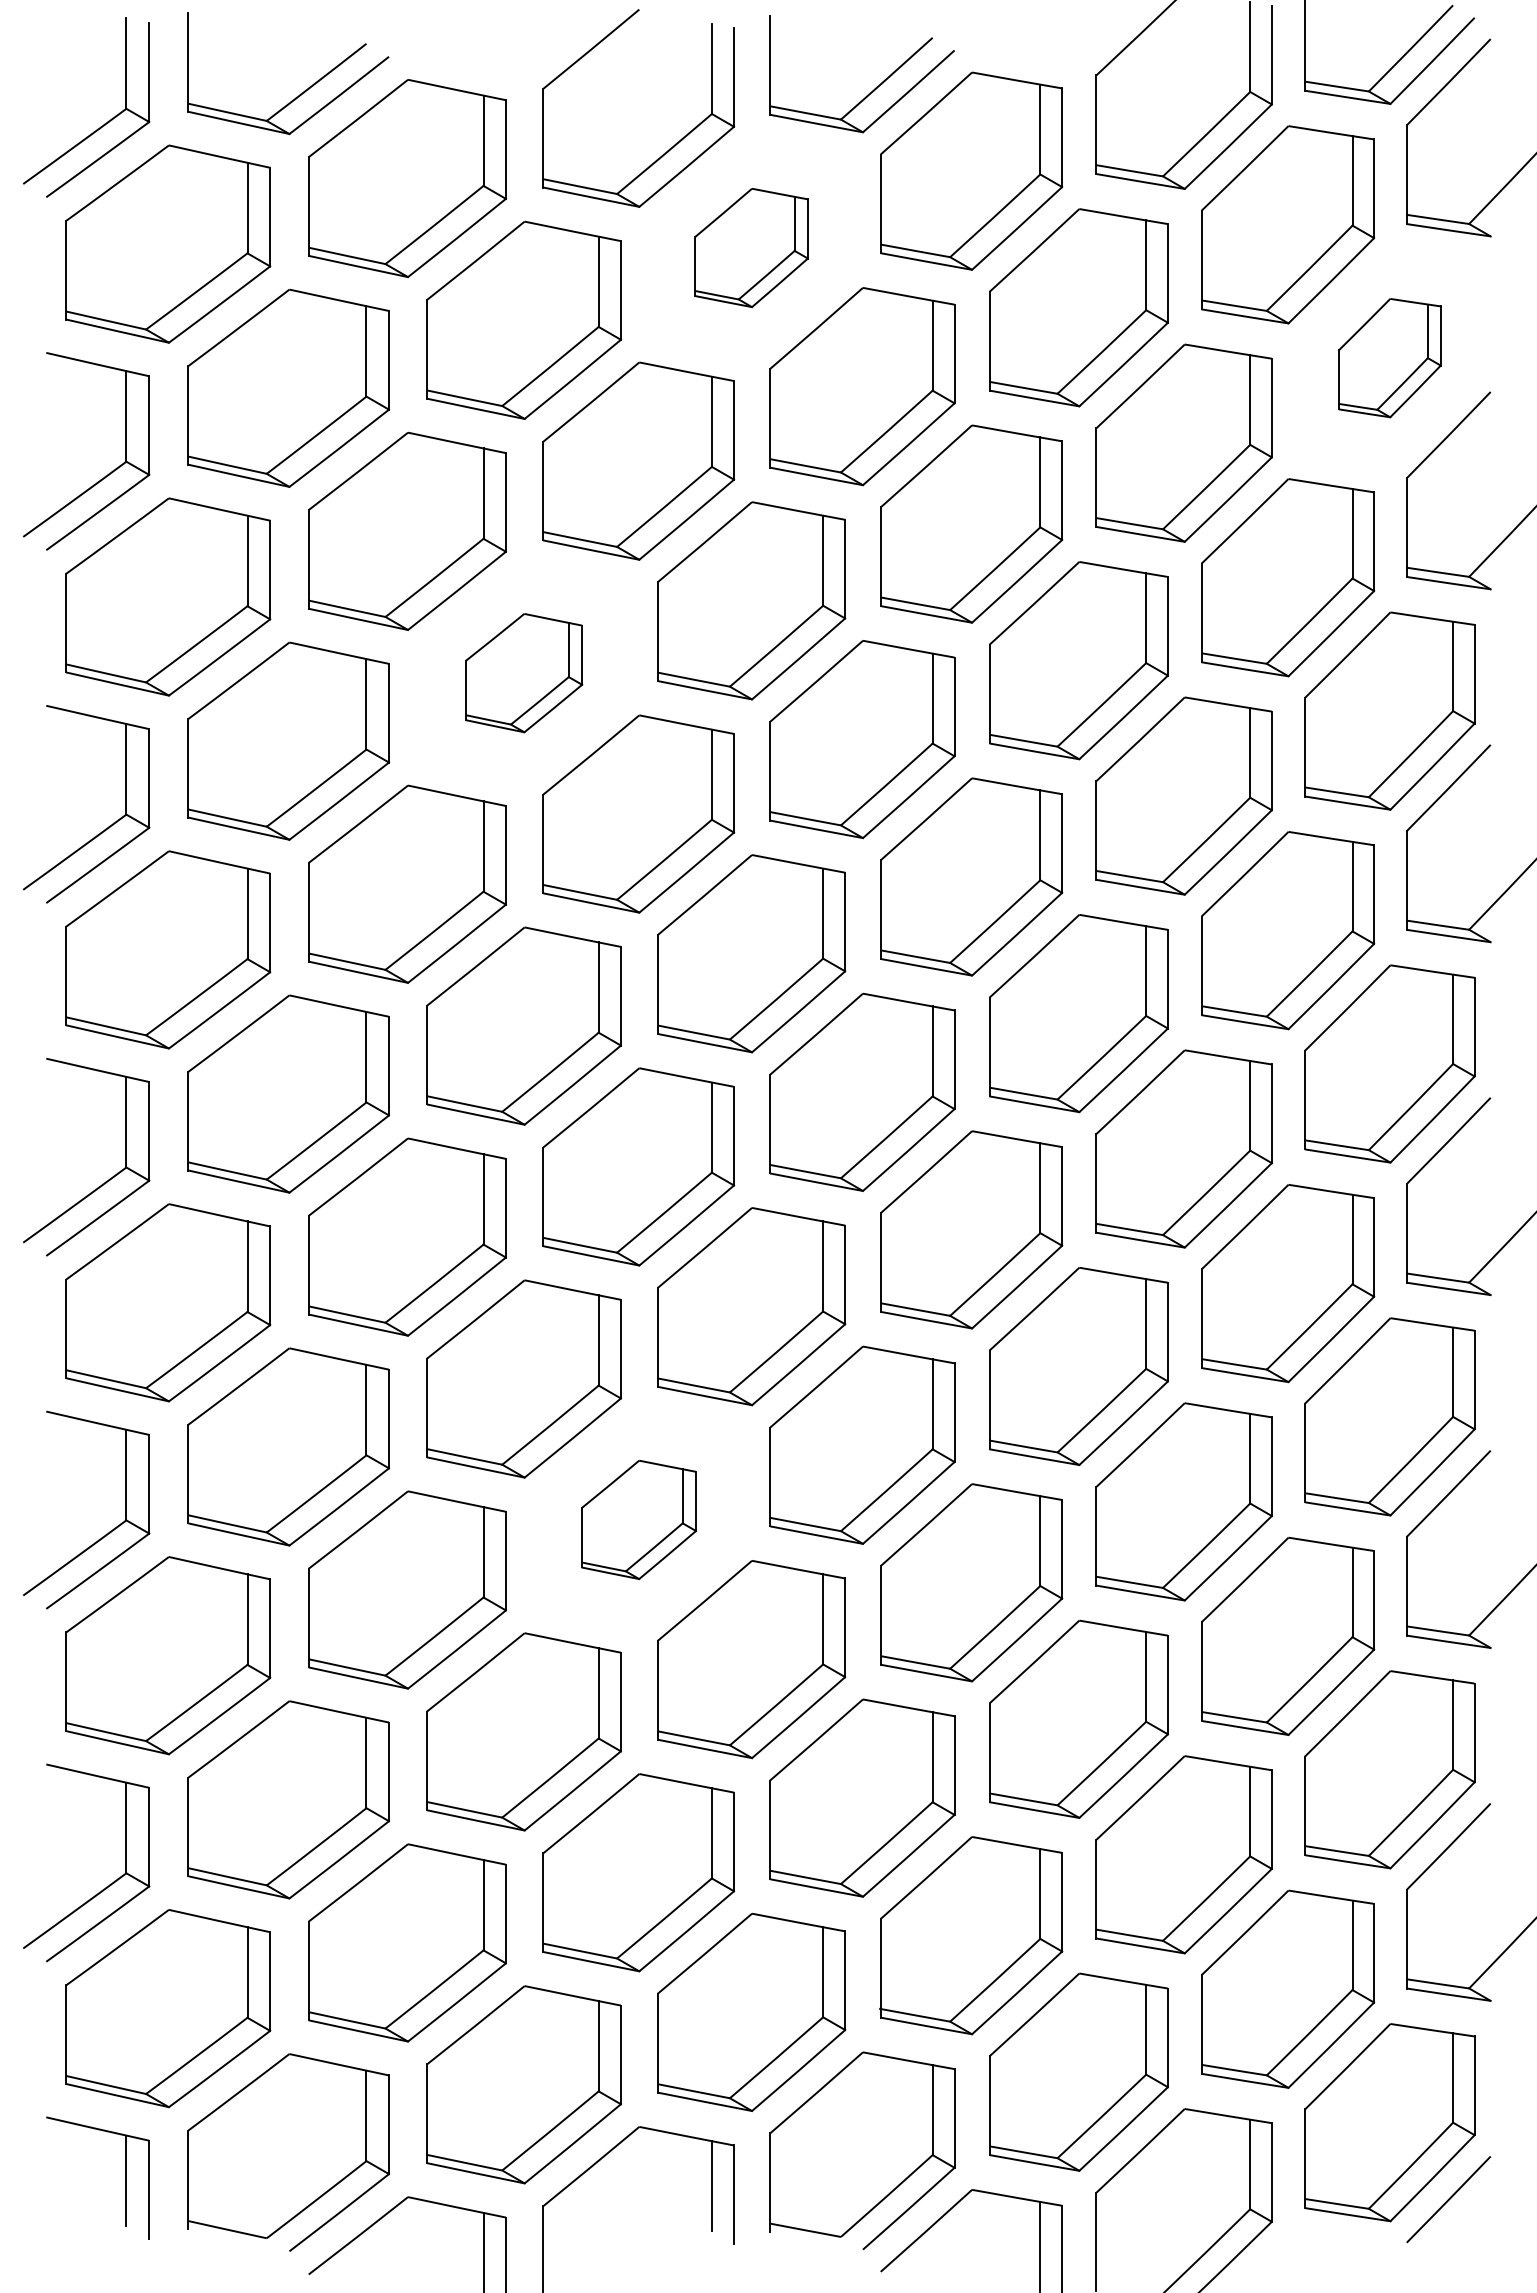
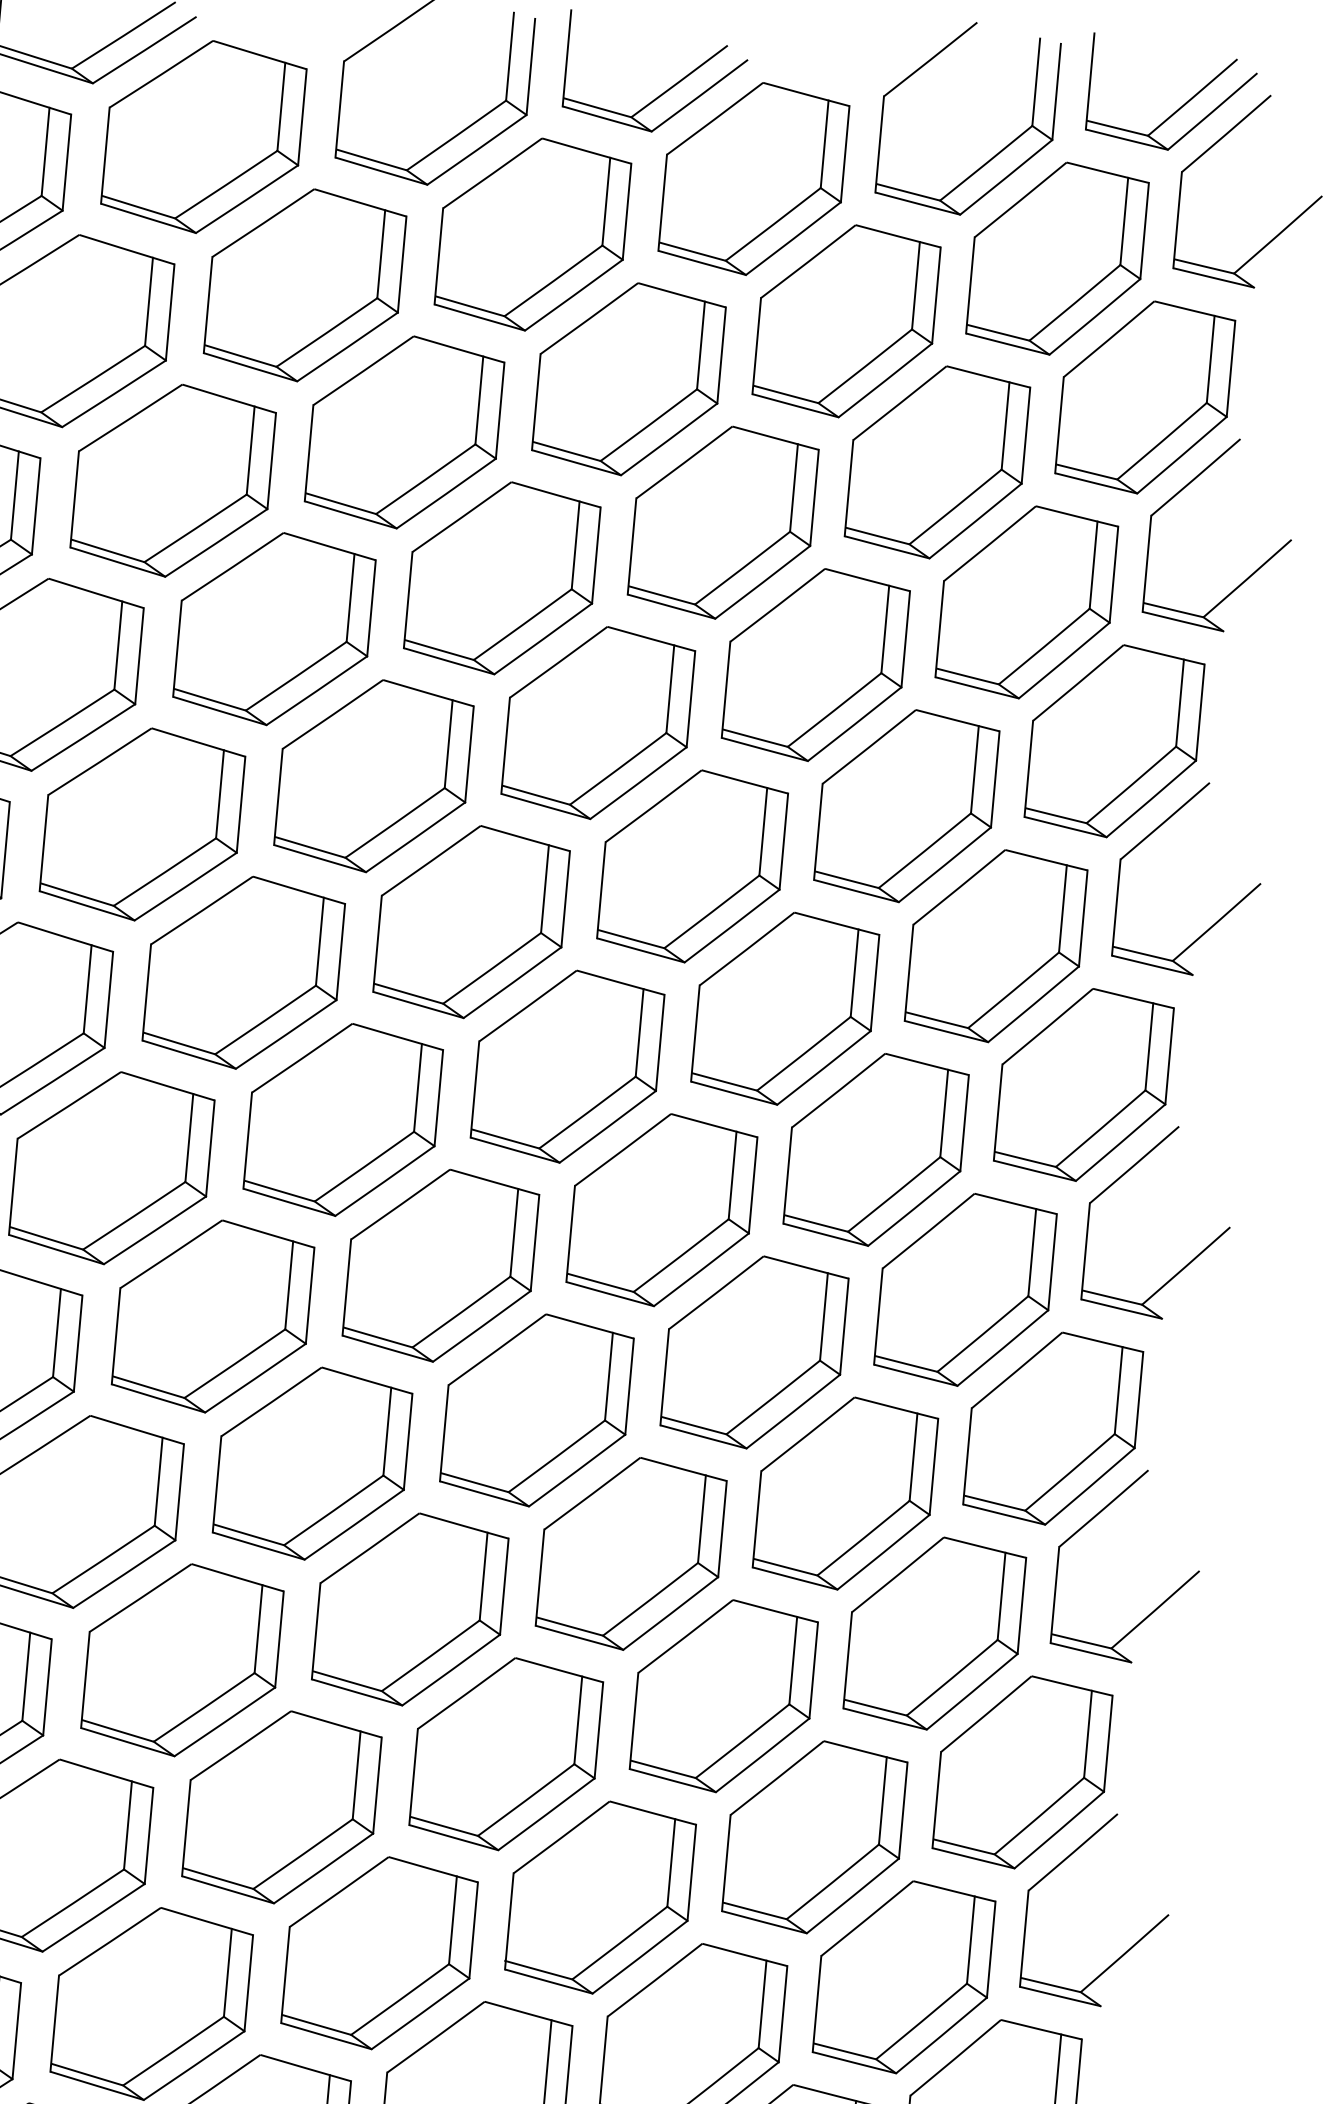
part: (751, 247) -> (533, 234), size x1.67
part: (1389, 357) -> (1144, 396), size x1.67
part: (523, 672) -> (274, 628), size x1.67
part: (638, 1519) -> (312, 1463), size x1.67

